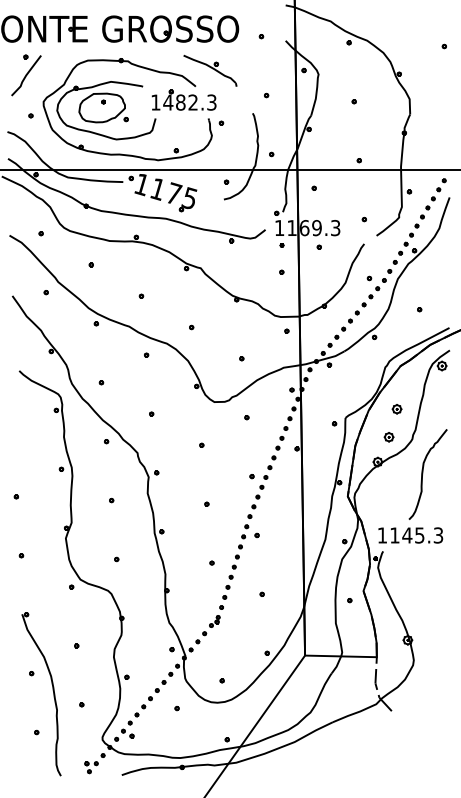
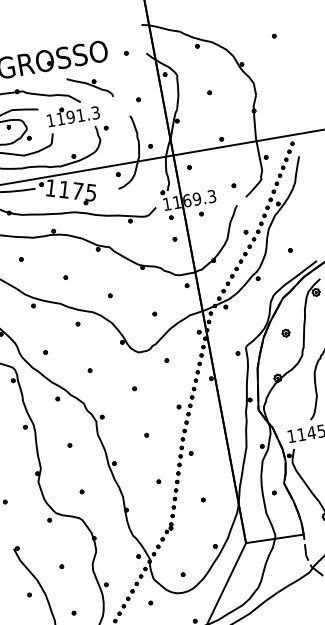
text: (180, 102) -> (70, 117), 1482.3 -> 1191.3
part: (388, 437) -> (283, 357), removed

